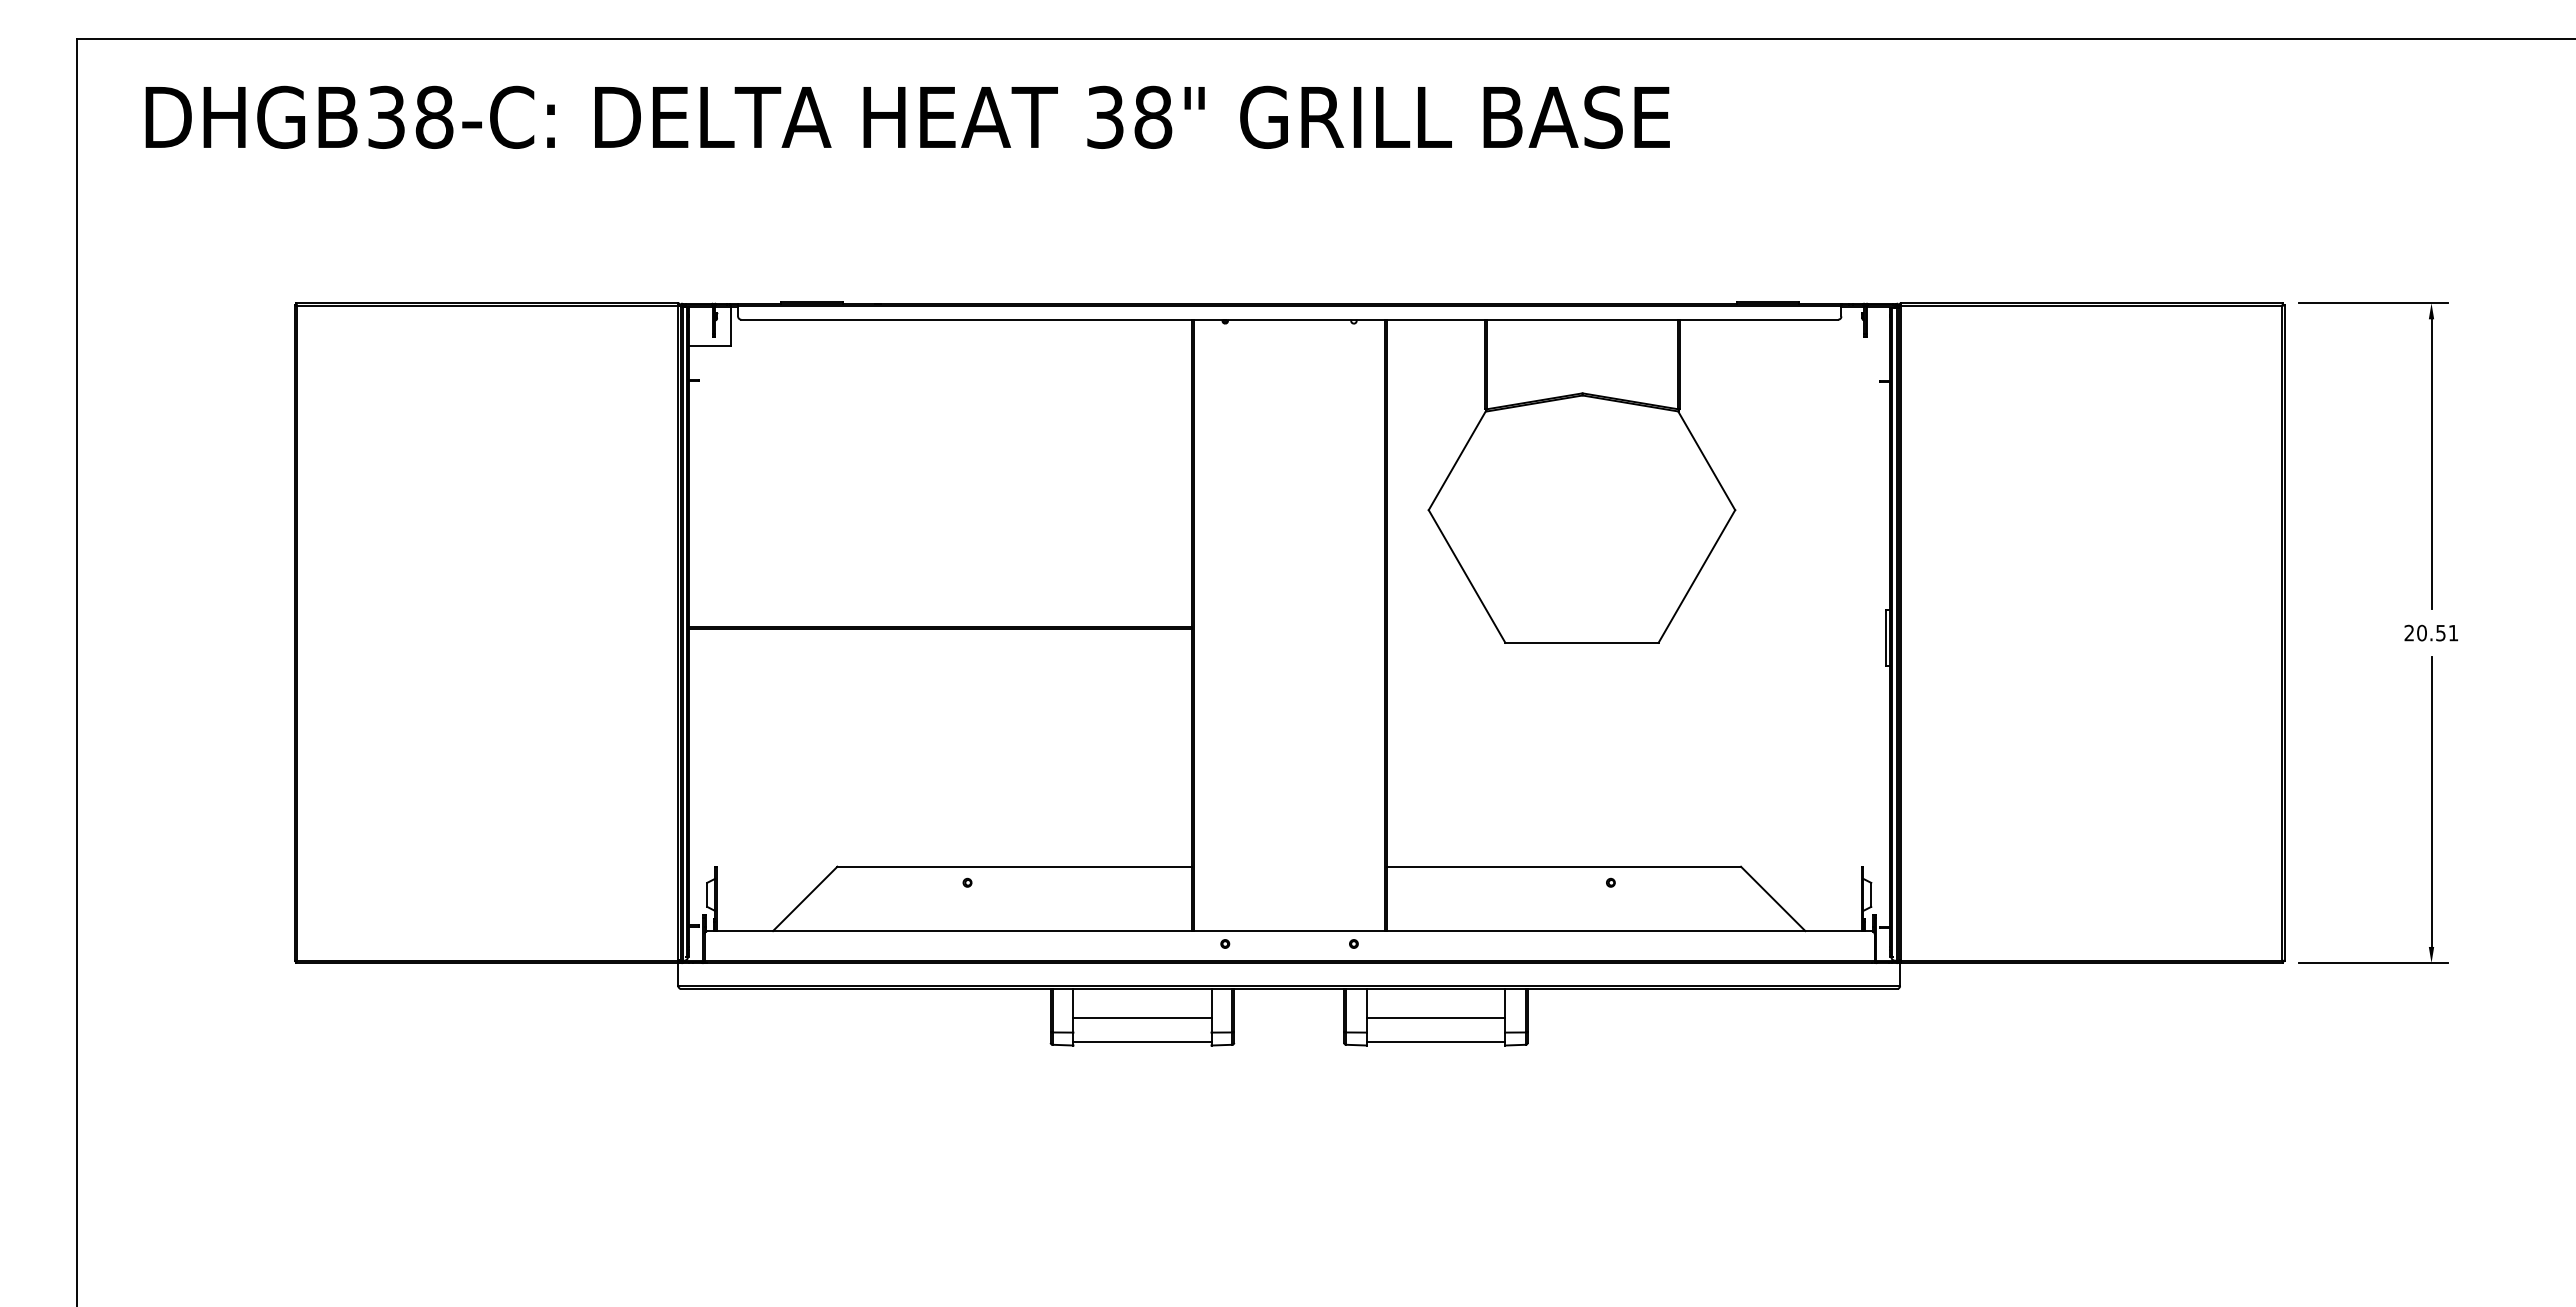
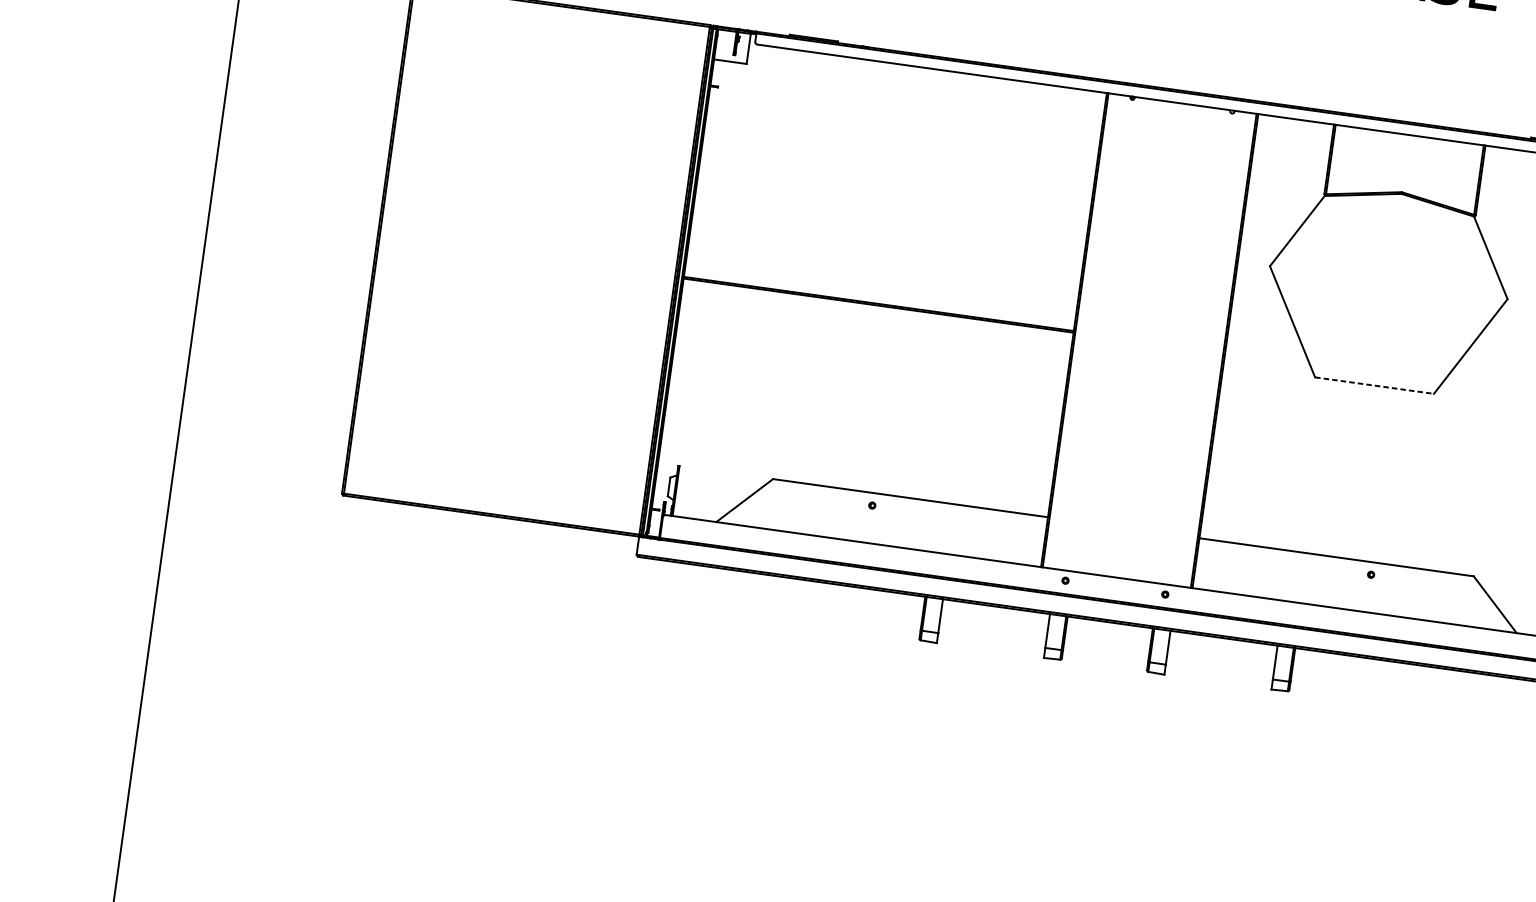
line: (1581, 642) -> (1374, 385), solid -> dashed
line: (1142, 1018) -> (993, 629), removed
line: (1435, 1018) -> (1220, 661), removed
line: (1142, 1042) -> (990, 648), removed
line: (1435, 1042) -> (1217, 679), removed

